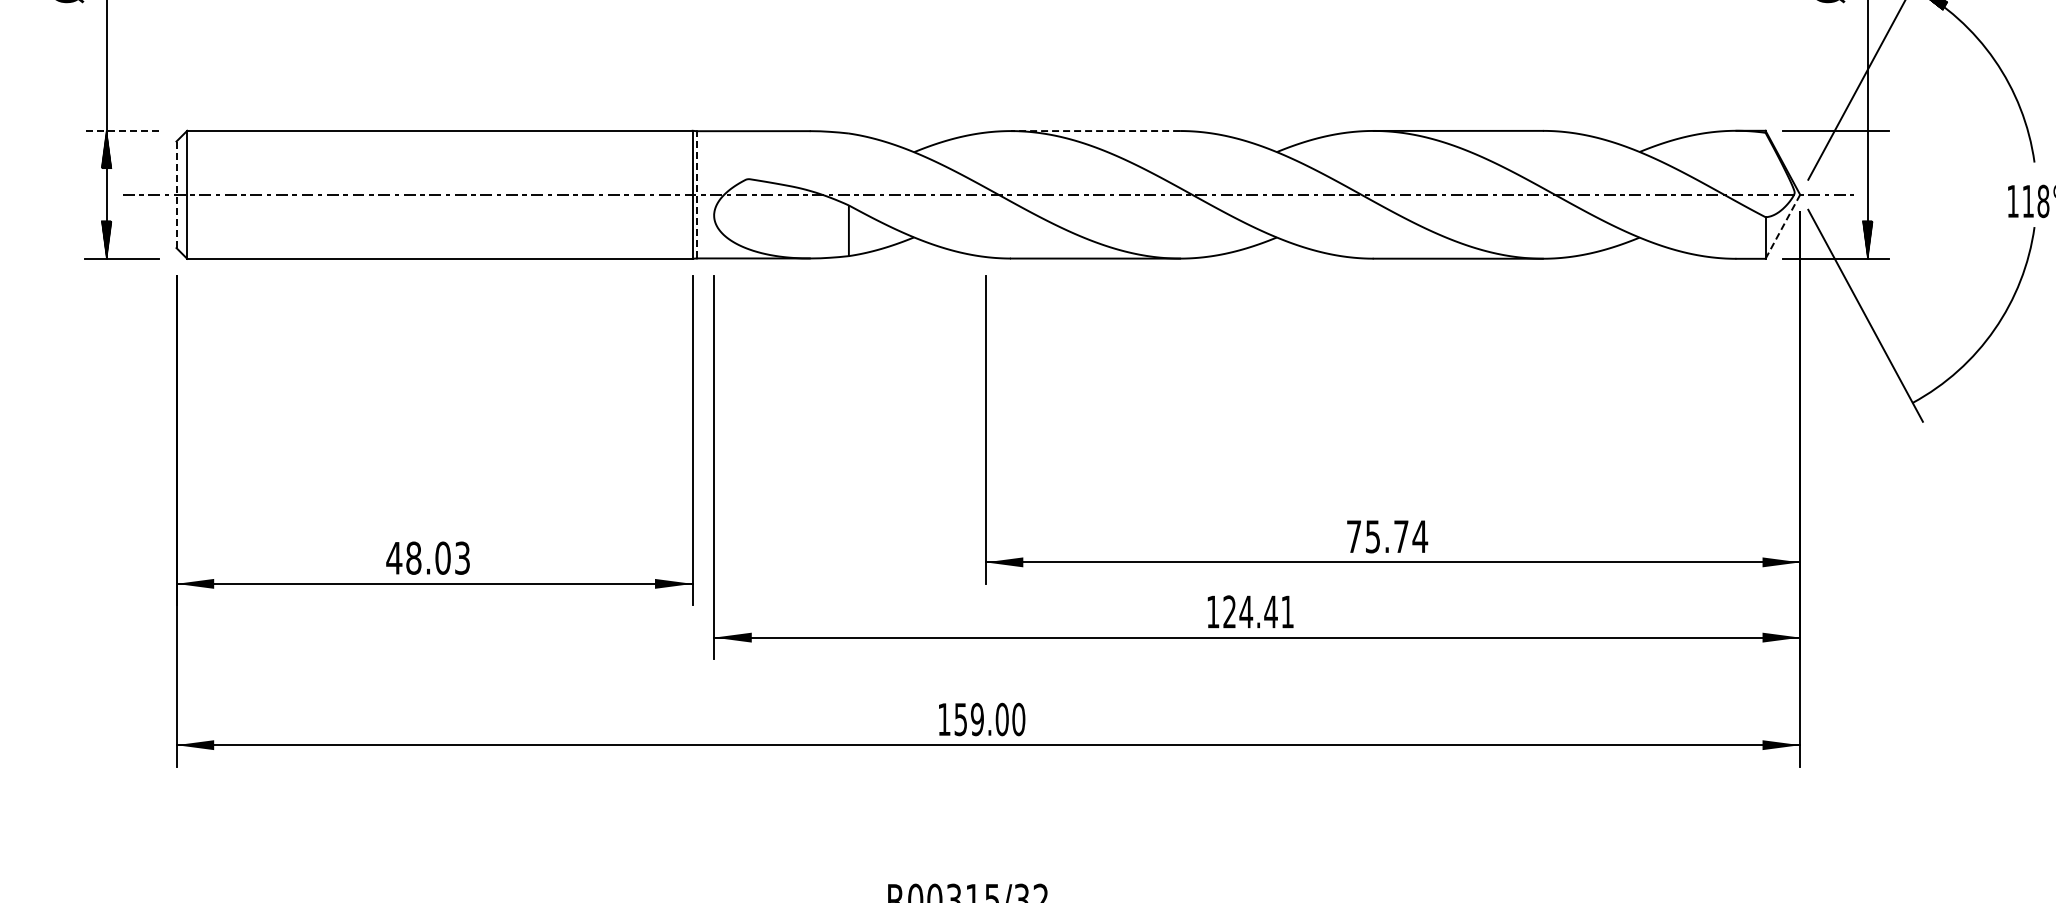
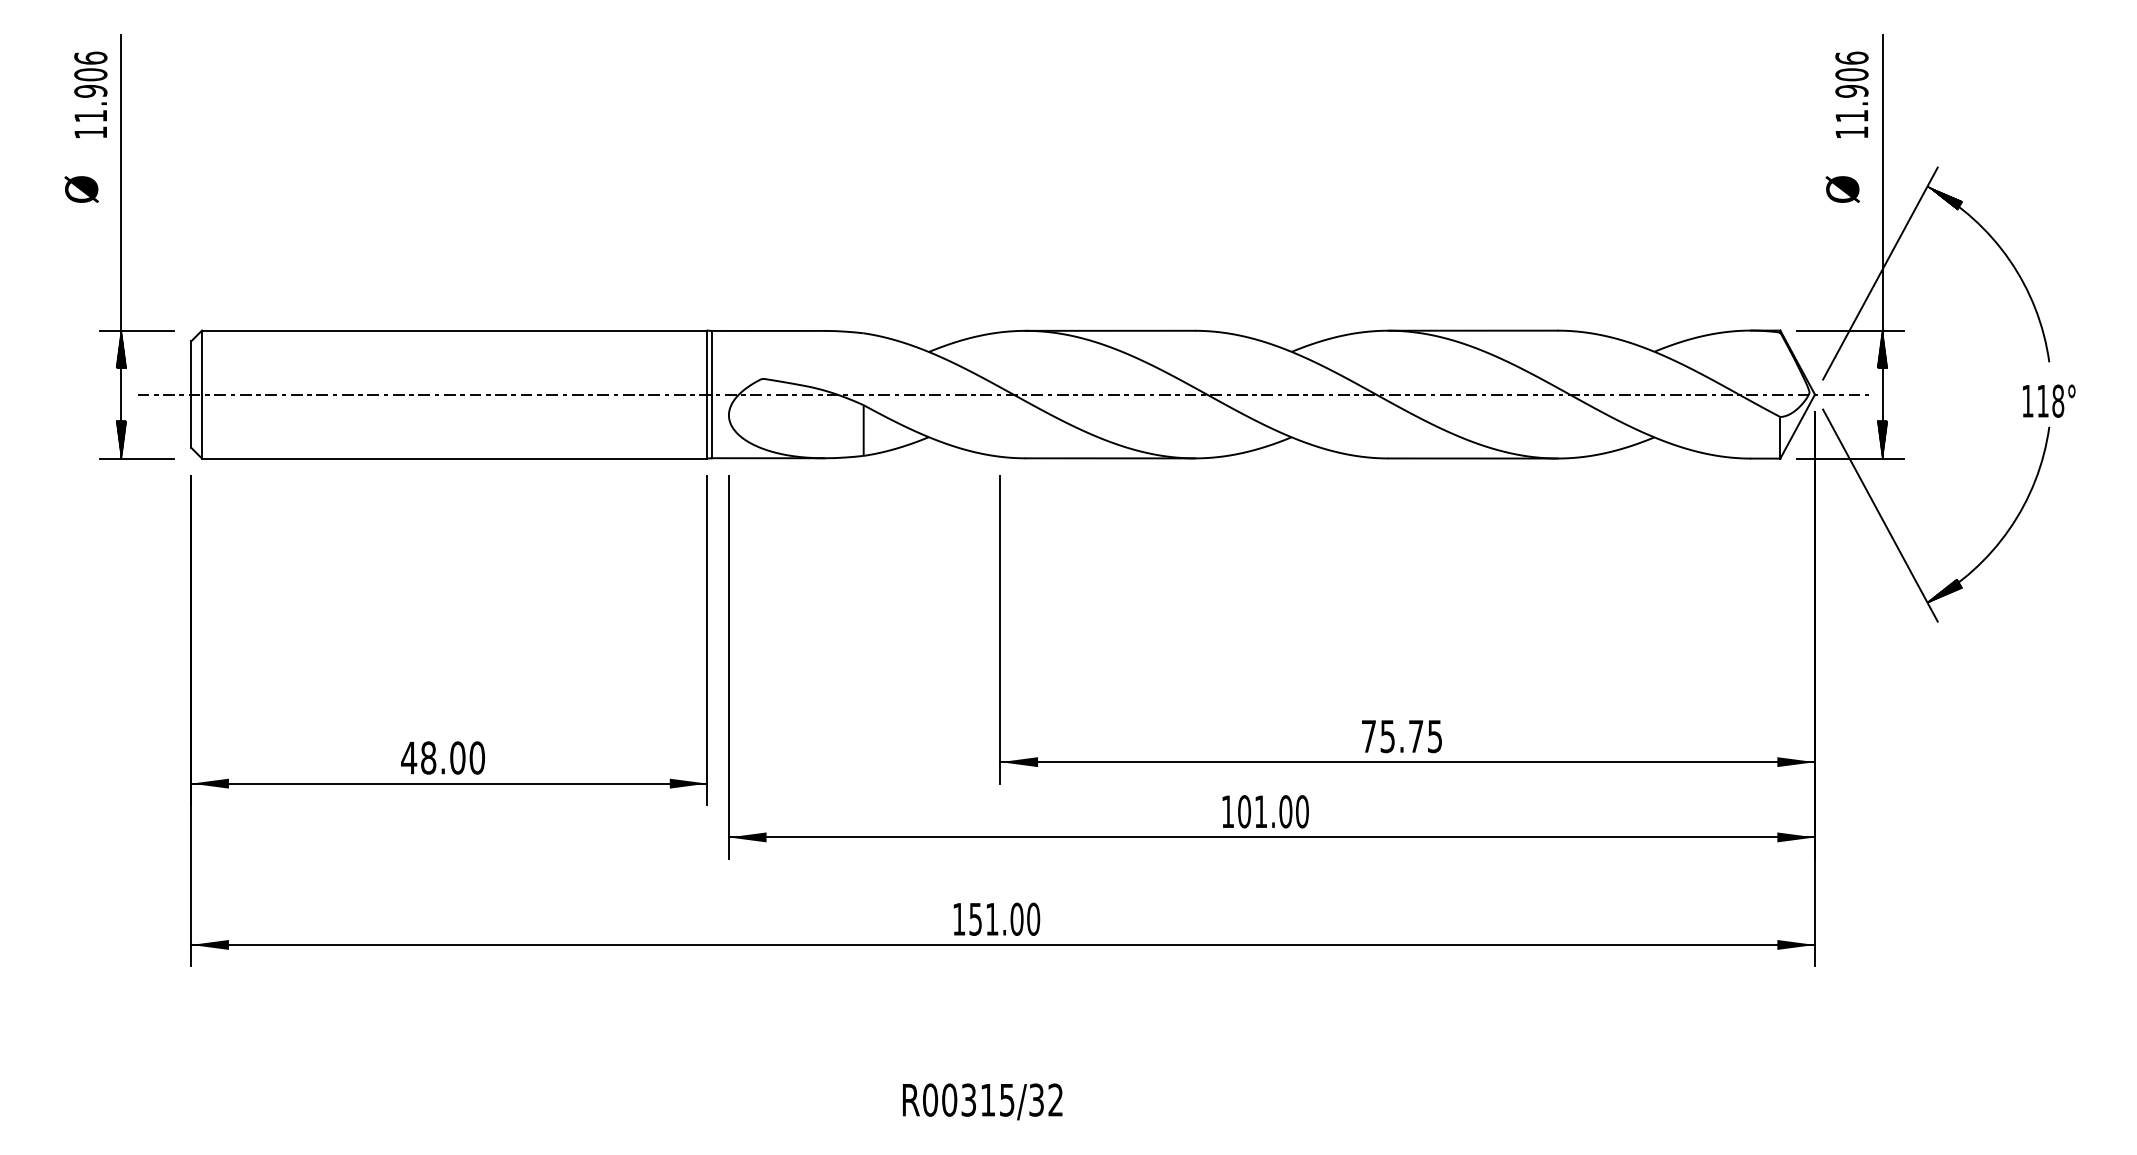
line: (121, 130) -> (136, 330), dashed -> solid
line: (1095, 130) -> (1110, 330), dashed -> solid
hatch: (1867, 149) -> (1882, 349), added
line: (176, 194) -> (191, 394), dashed -> solid
line: (696, 194) -> (711, 394), dashed -> solid
line: (1782, 226) -> (1797, 426), dashed -> solid
hatch: (1929, 390) -> (1944, 590), added
text: (1419, 536) -> (1434, 736), 75.74 -> 75.75
text: (462, 557) -> (477, 757), 48.03 -> 48.00
text: (1258, 611) -> (1273, 811), 124.41 -> 101.00
text: (976, 718) -> (991, 918), 159.00 -> 151.00

